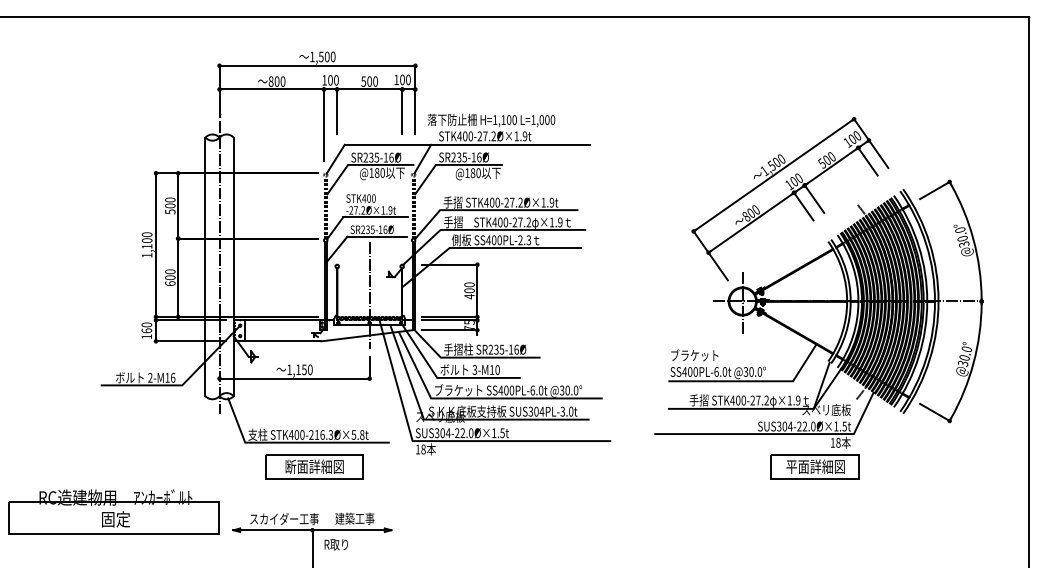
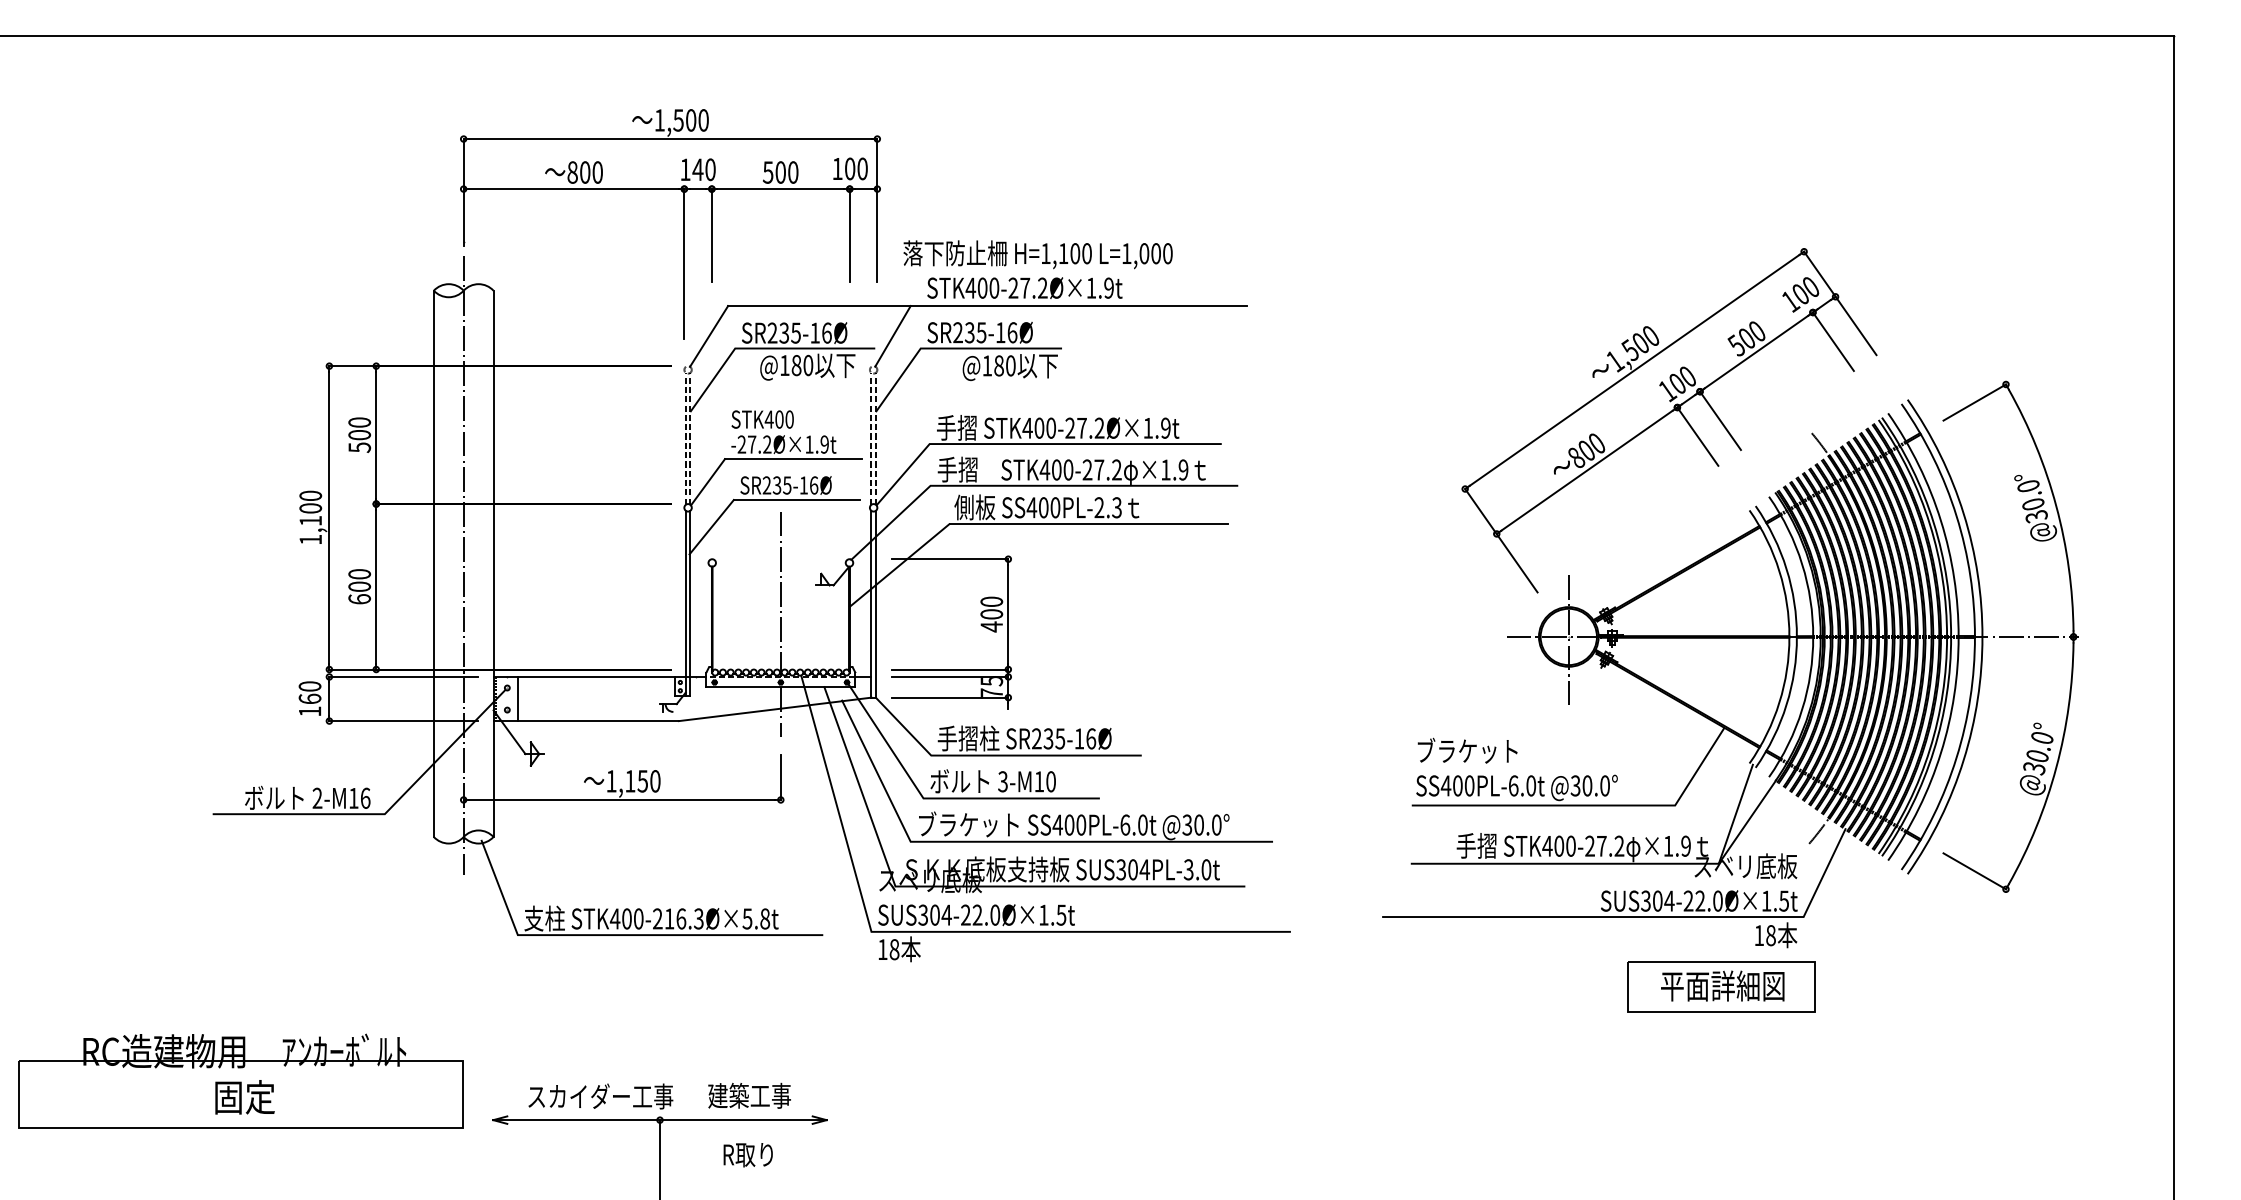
text: (330, 80) -> (698, 170), 100 -> 140
part: (314, 466) -> (664, 985), removed
text: (335, 544) -> (746, 1154), moved

